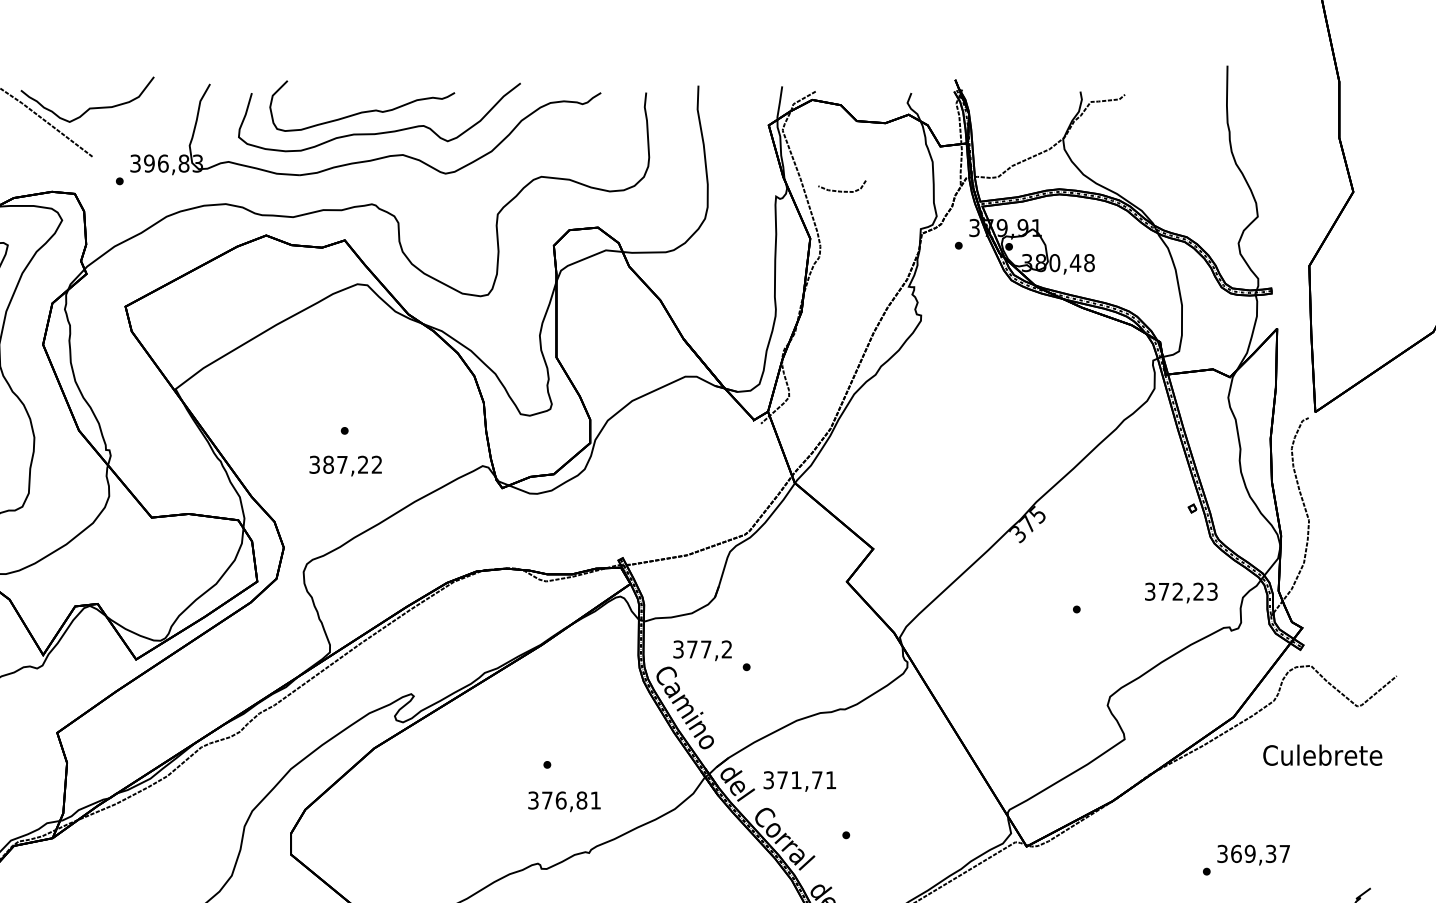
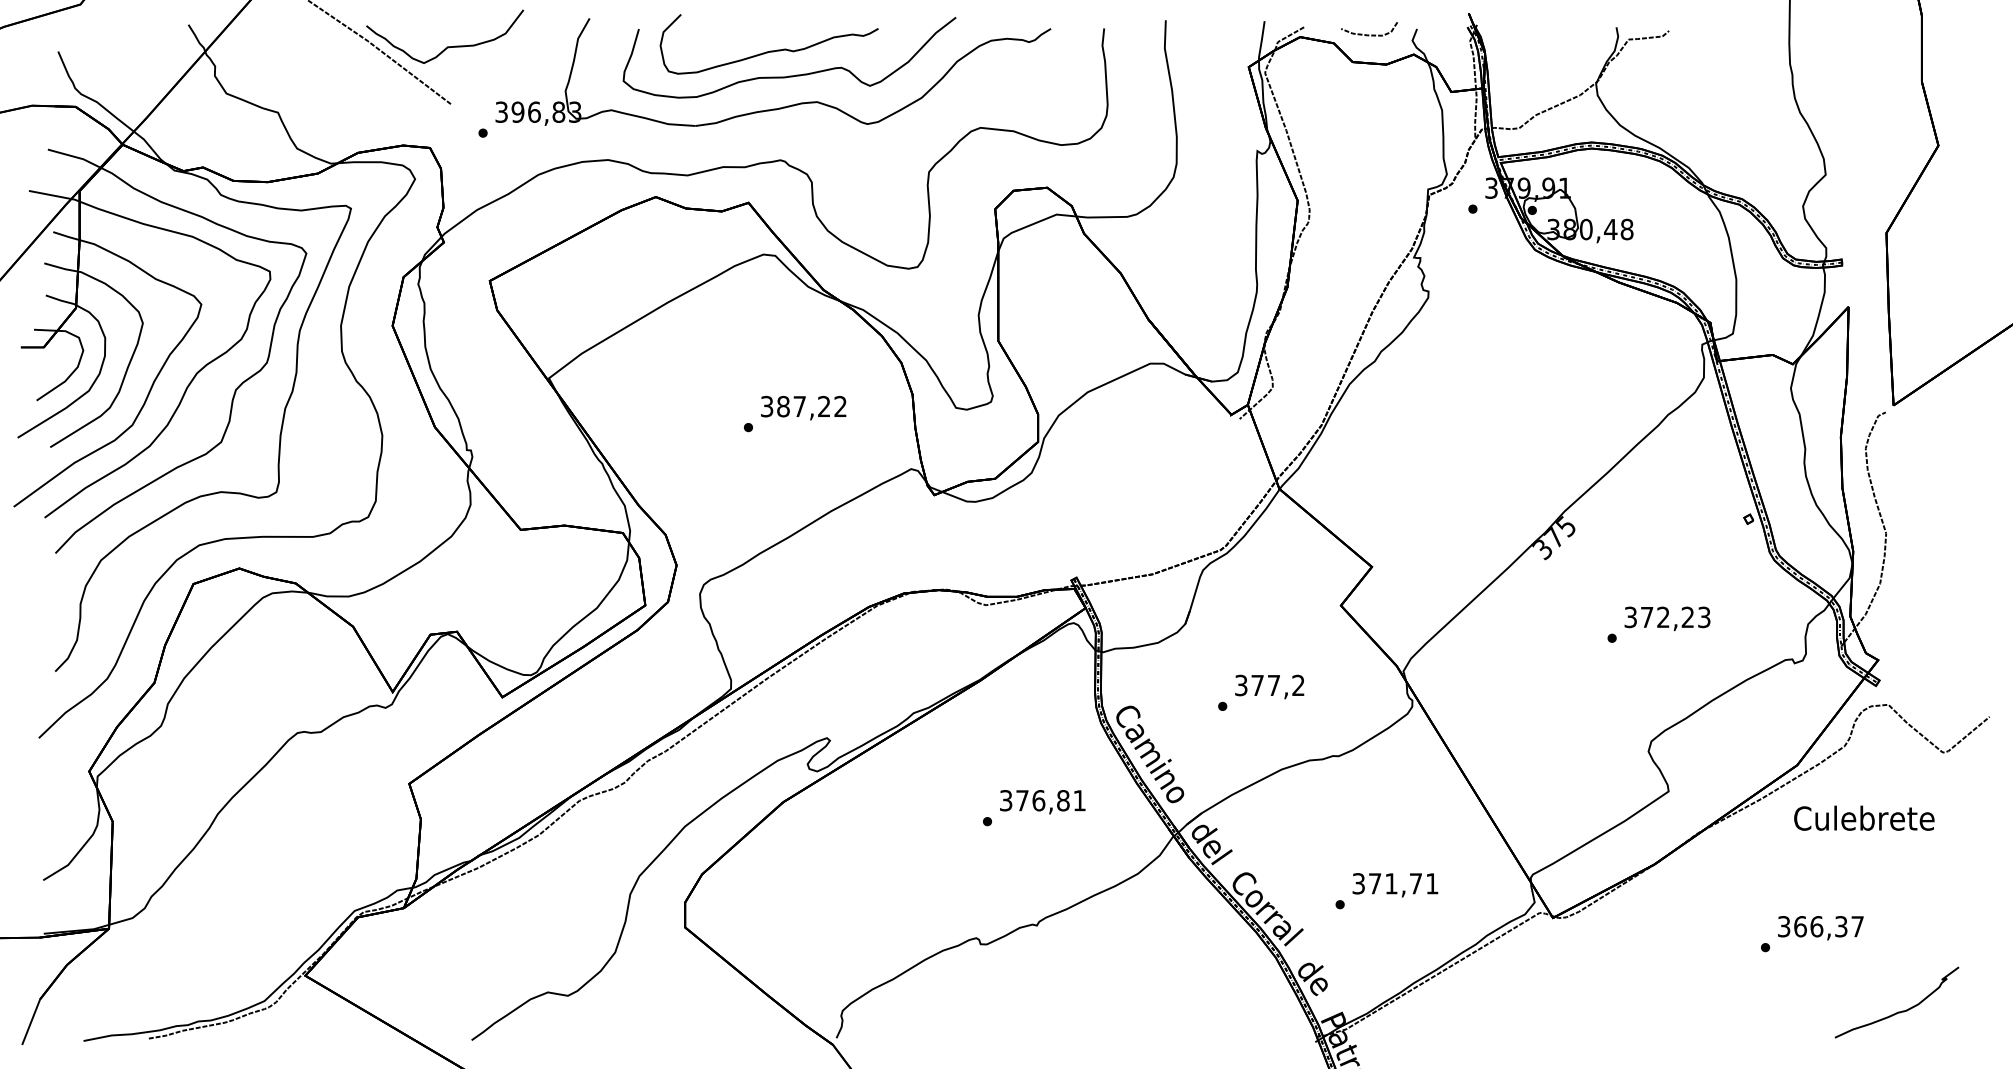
curve: (842, 190) -> (1369, 34), moved
text: (345, 466) -> (803, 408), moved
text: (1181, 592) -> (1667, 618), moved
text: (702, 650) -> (1269, 686), moved
text: (1322, 754) -> (1864, 817), moved
text: (799, 781) -> (1395, 885), moved
text: (564, 802) -> (1042, 802), moved
text: (1249, 853) -> (1816, 926), 369,37 -> 366,37

